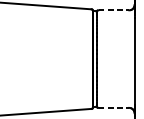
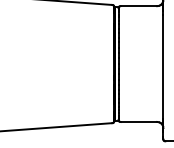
line: (114, 10) -> (139, 6), dashed -> solid
line: (114, 107) -> (139, 121), dashed -> solid

